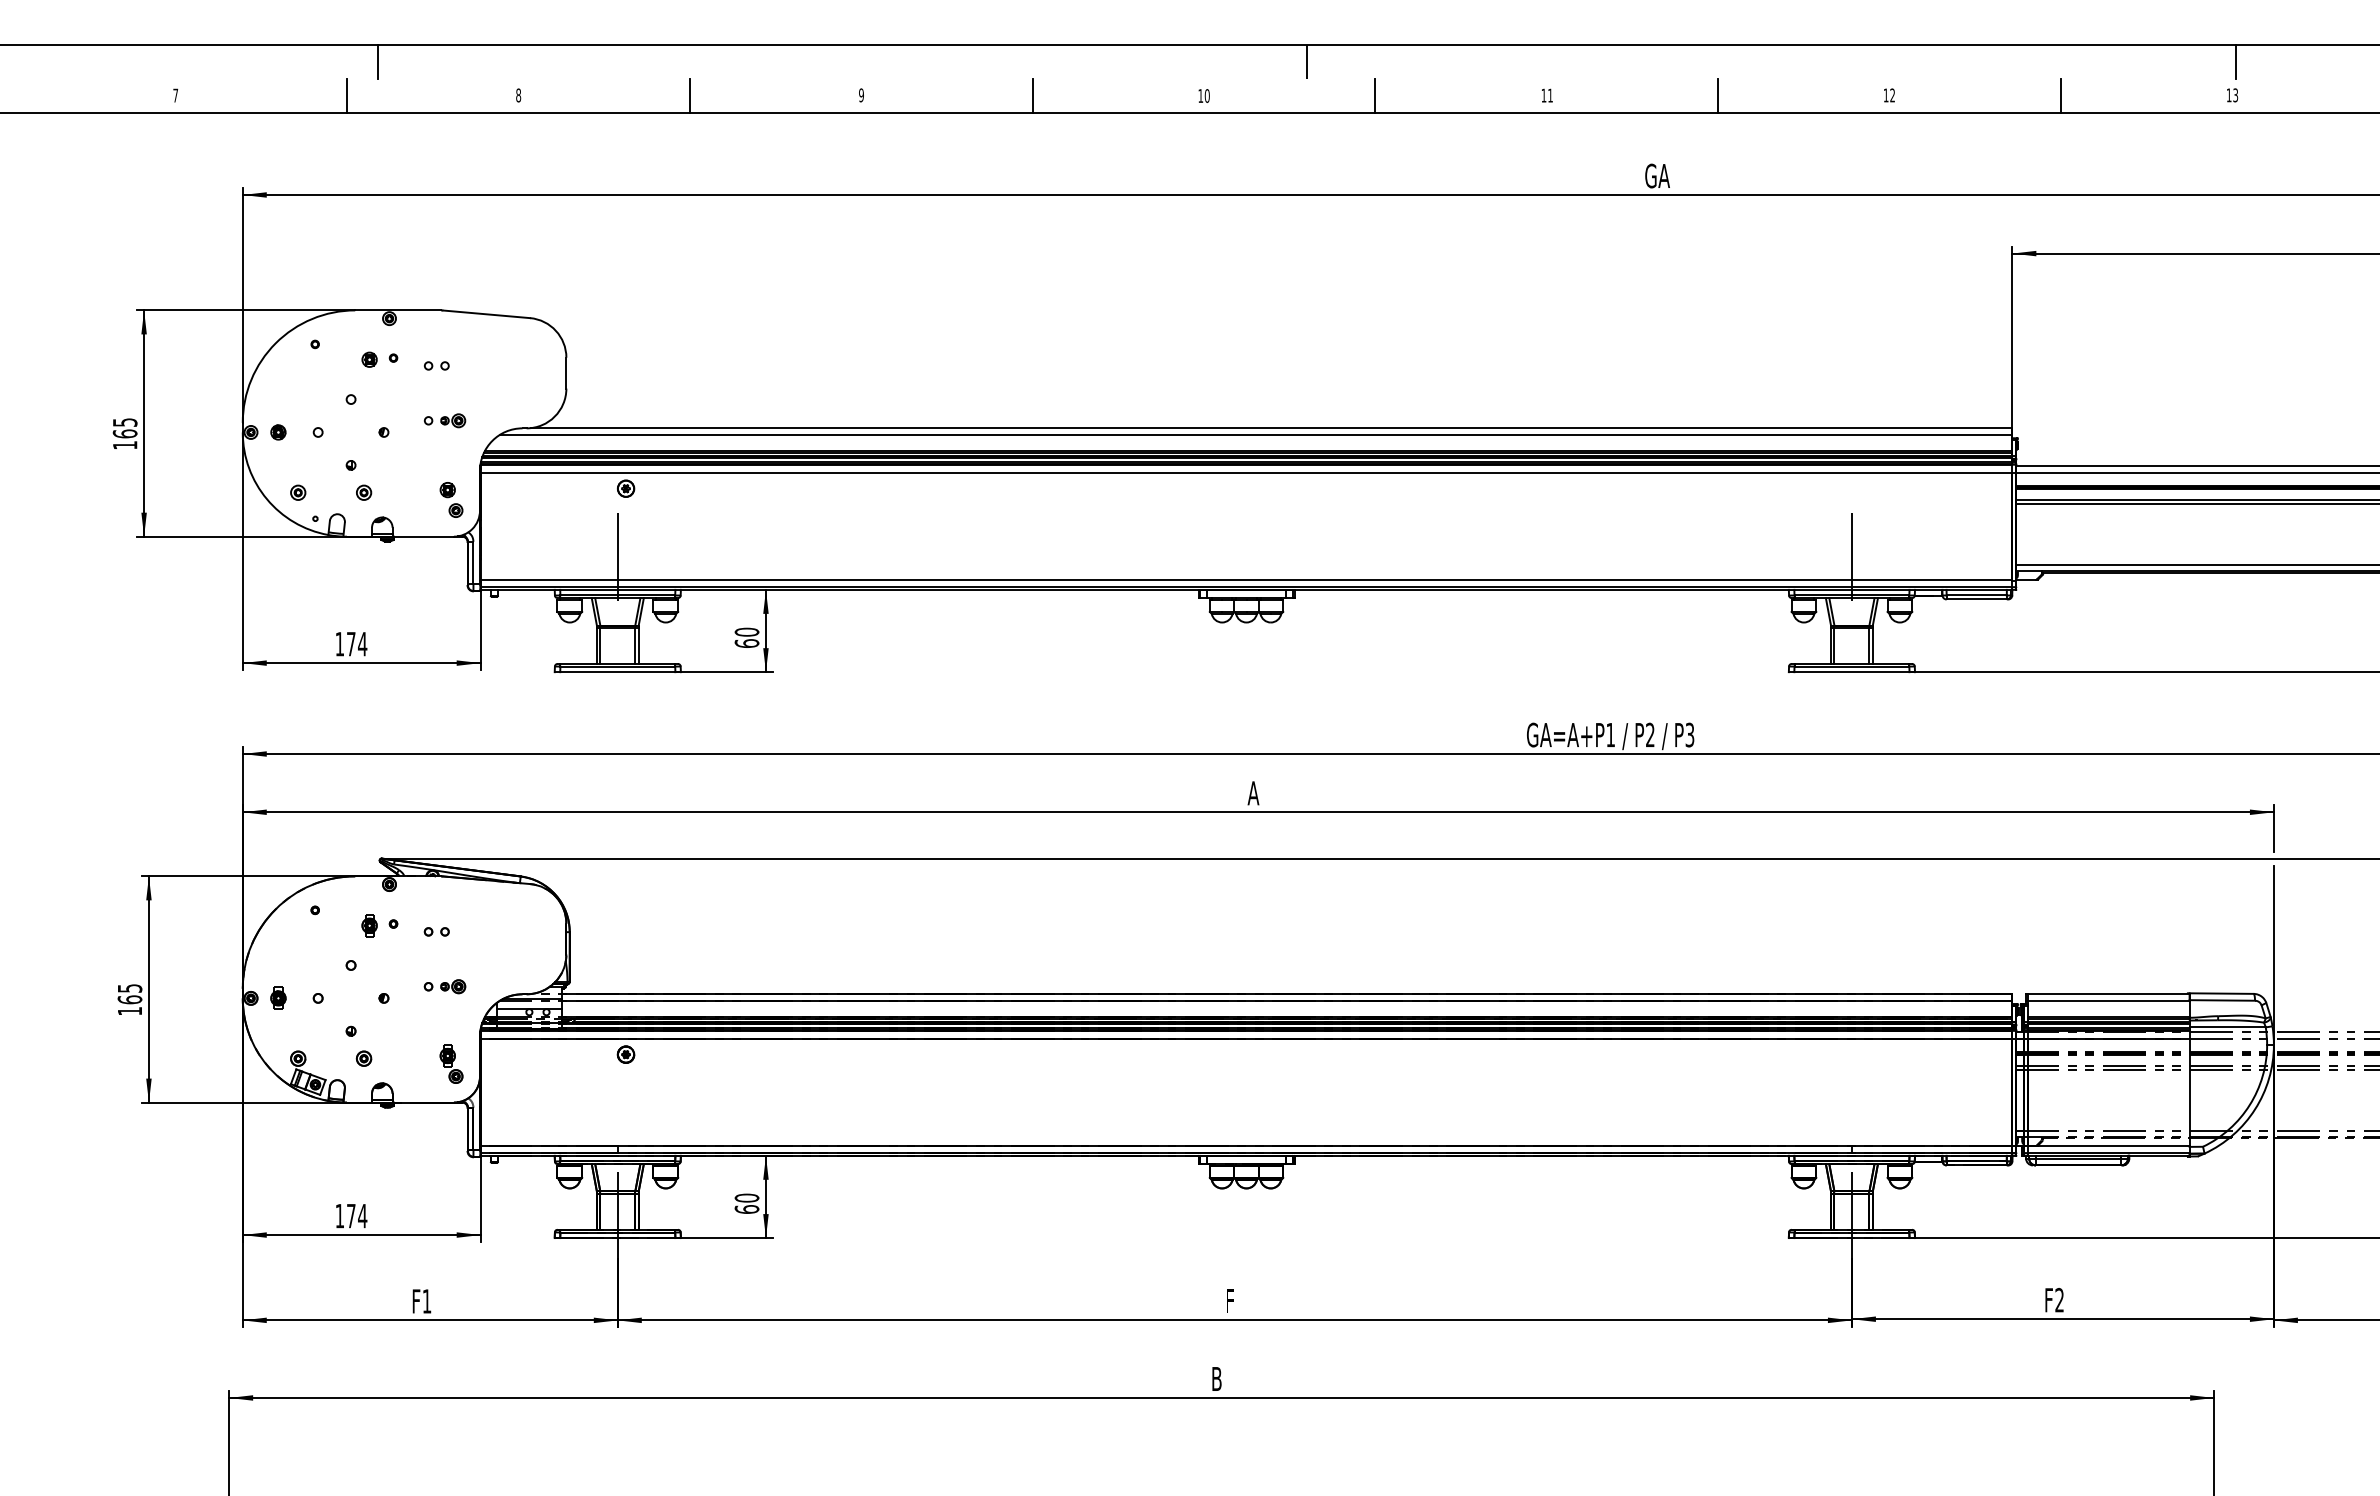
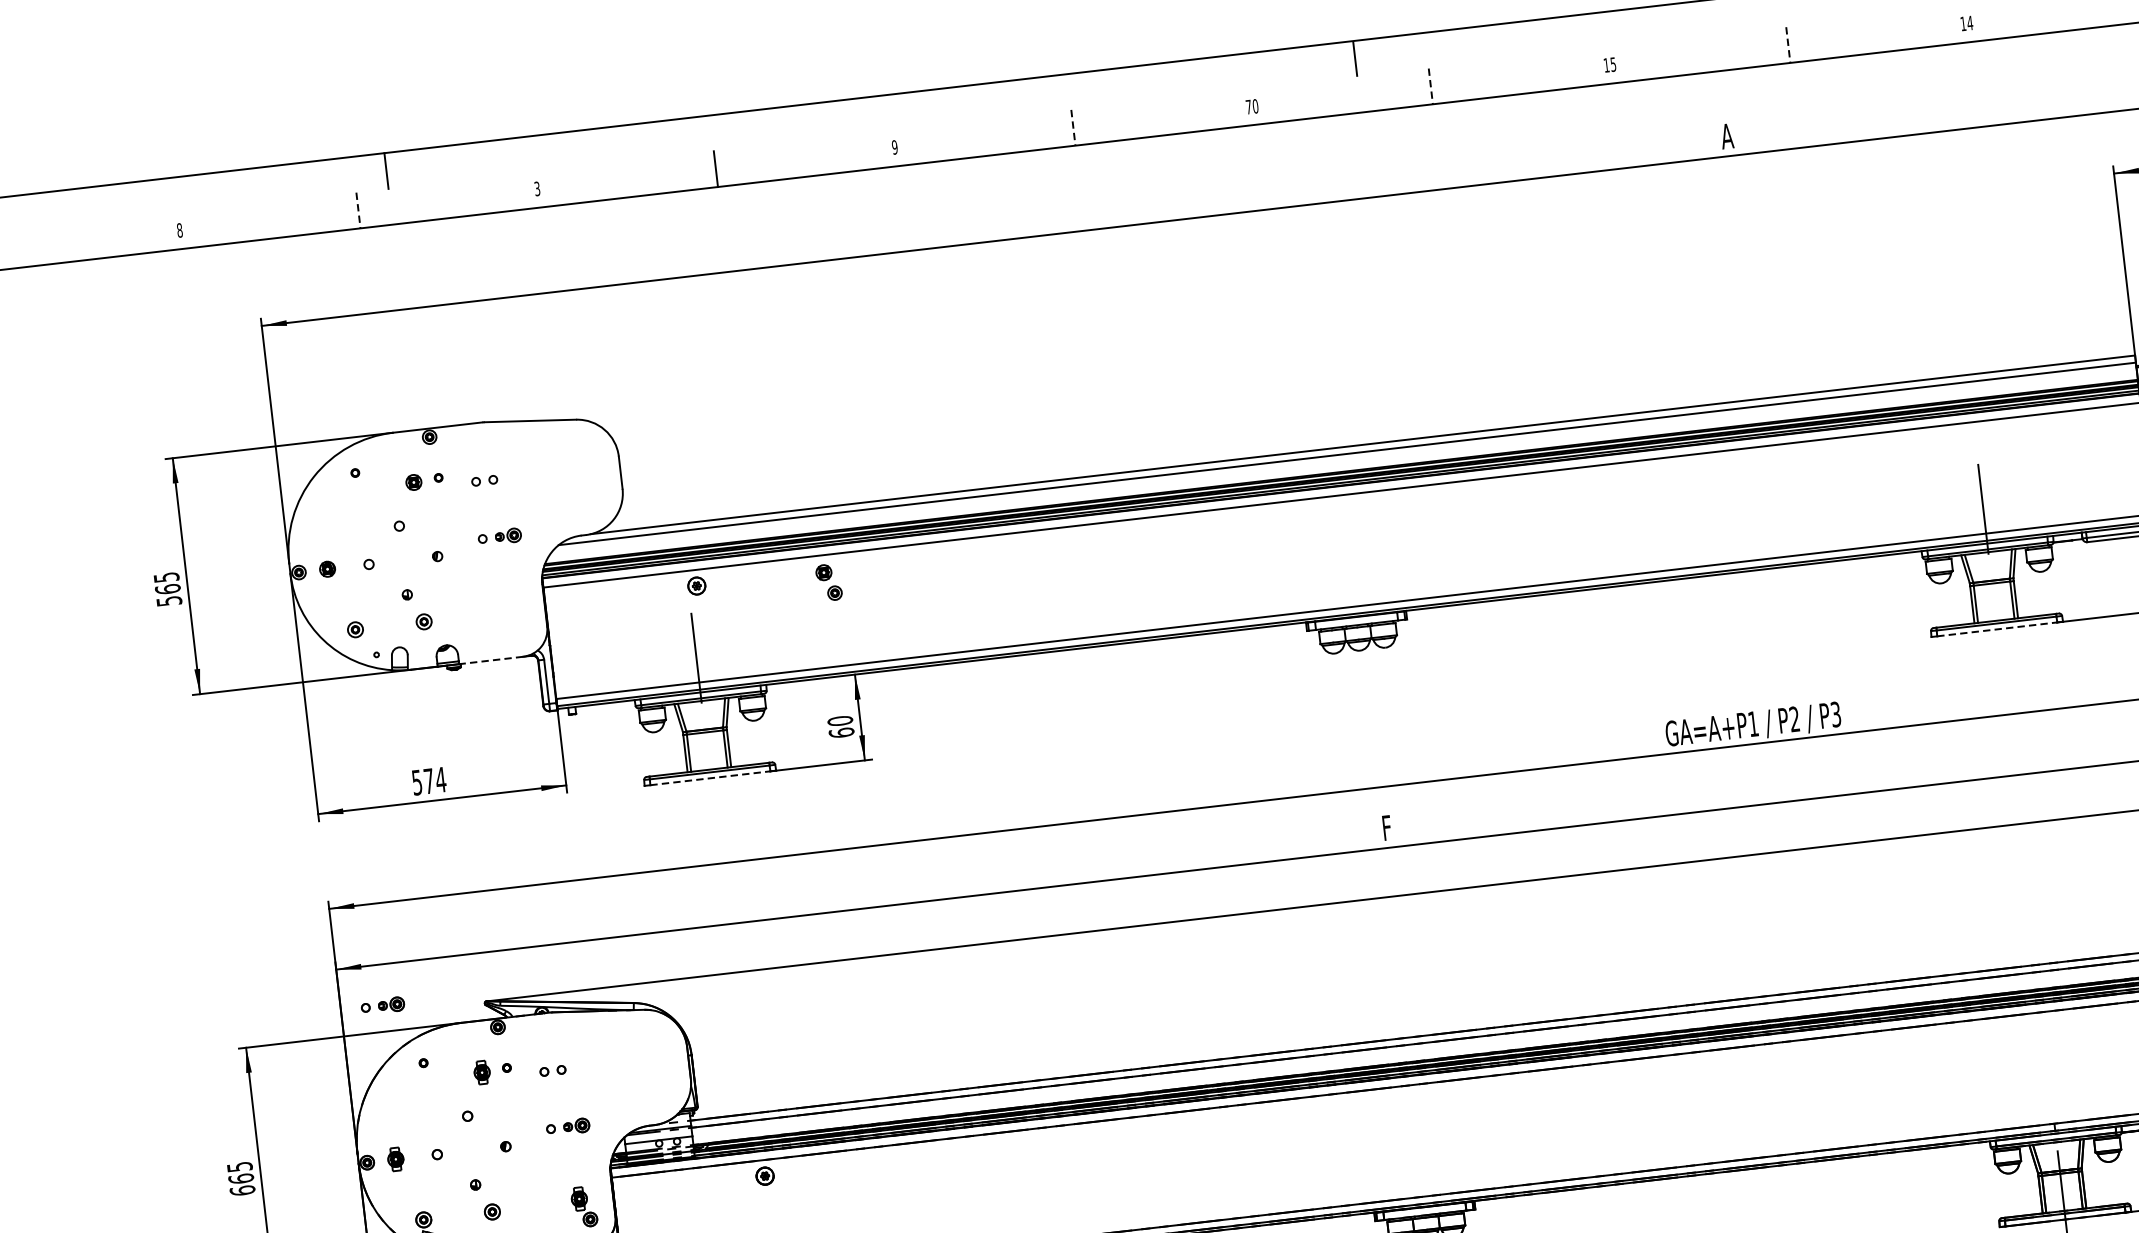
text: (175, 95) -> (179, 230), 7 -> 8
text: (518, 95) -> (537, 188), 8 -> 3
text: (1200, 95) -> (1248, 106), 10 -> 70
text: (1550, 95) -> (1613, 64), 11 -> 15
text: (1892, 95) -> (1969, 23), 12 -> 14
line: (346, 96) -> (358, 210), solid -> dashed
line: (1032, 96) -> (1073, 127), solid -> dashed
line: (1375, 96) -> (1431, 86), solid -> dashed
line: (1718, 96) -> (1788, 45), solid -> dashed
text: (1656, 175) -> (1733, 135), GA -> A
text: (125, 445) -> (169, 601), 165 -> 565
part: (451, 499) -> (828, 582), moved
line: (423, 536) -> (491, 660), solid -> dashed
text: (339, 644) -> (416, 783), 174 -> 574
line: (617, 672) -> (710, 778), solid -> dashed
line: (1851, 672) -> (1996, 629), solid -> dashed
text: (1253, 793) -> (1387, 828), A -> F
part: (282, 851) -> (382, 1005), added
text: (129, 1010) -> (242, 1189), 165 -> 665

